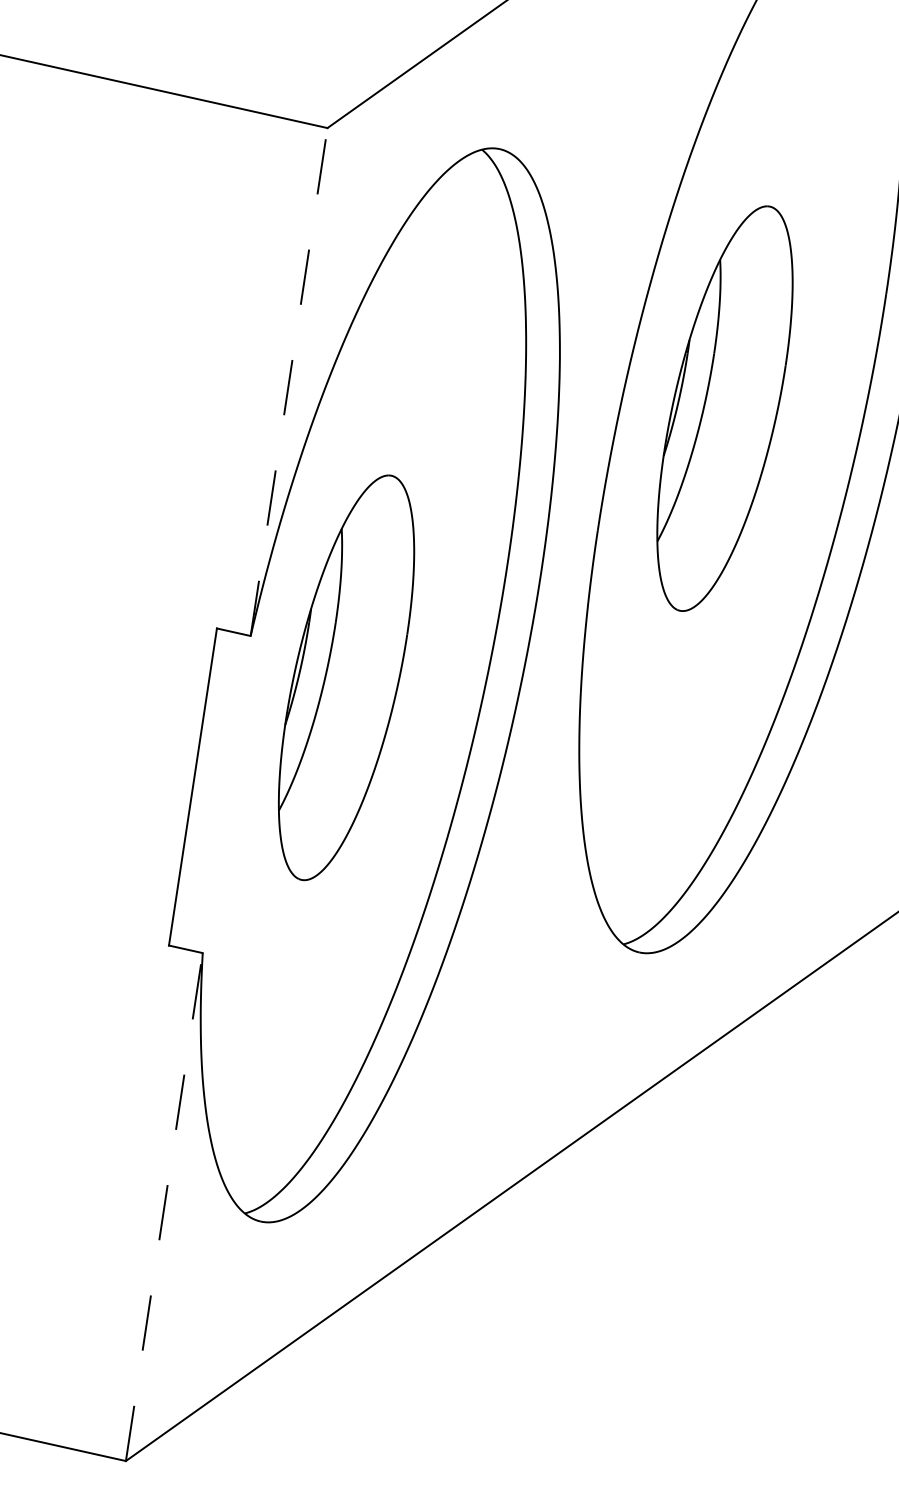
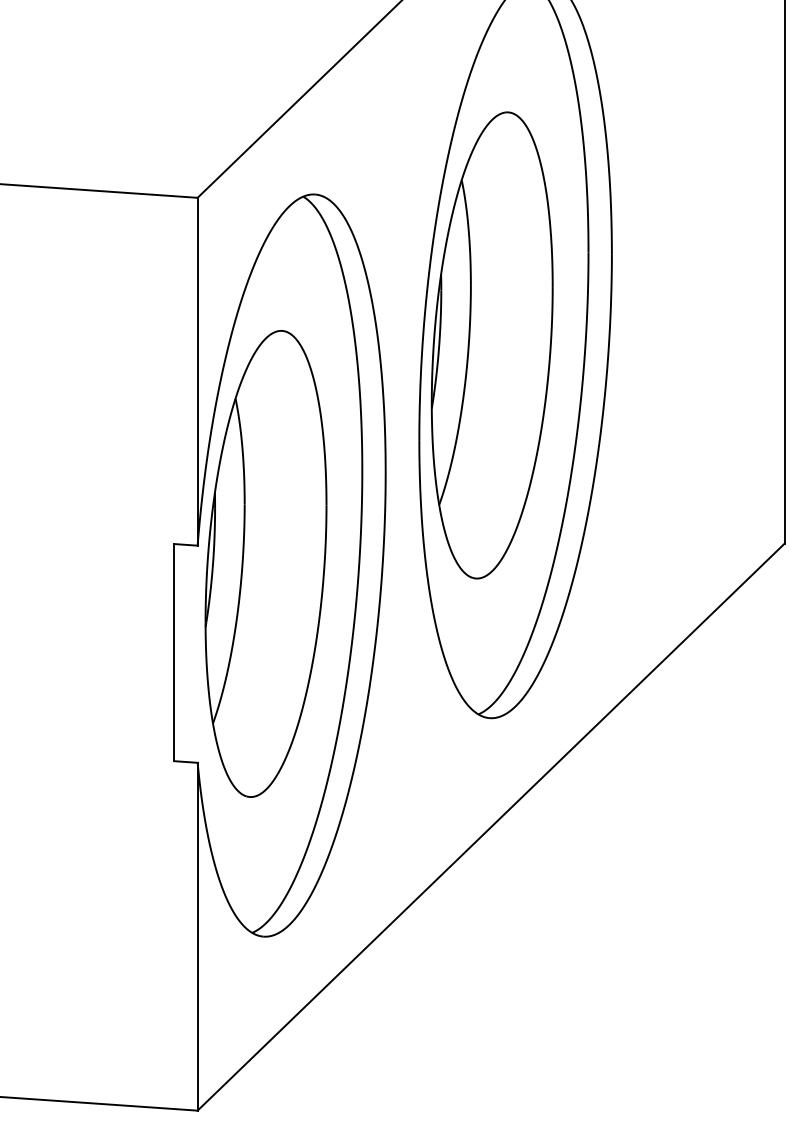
line: (288, 381) -> (197, 371), dashed -> solid
part: (724, 408) -> (491, 345), size x1.67
part: (345, 677) -> (265, 563), size x1.67
line: (164, 1206) -> (197, 936), dashed -> solid

